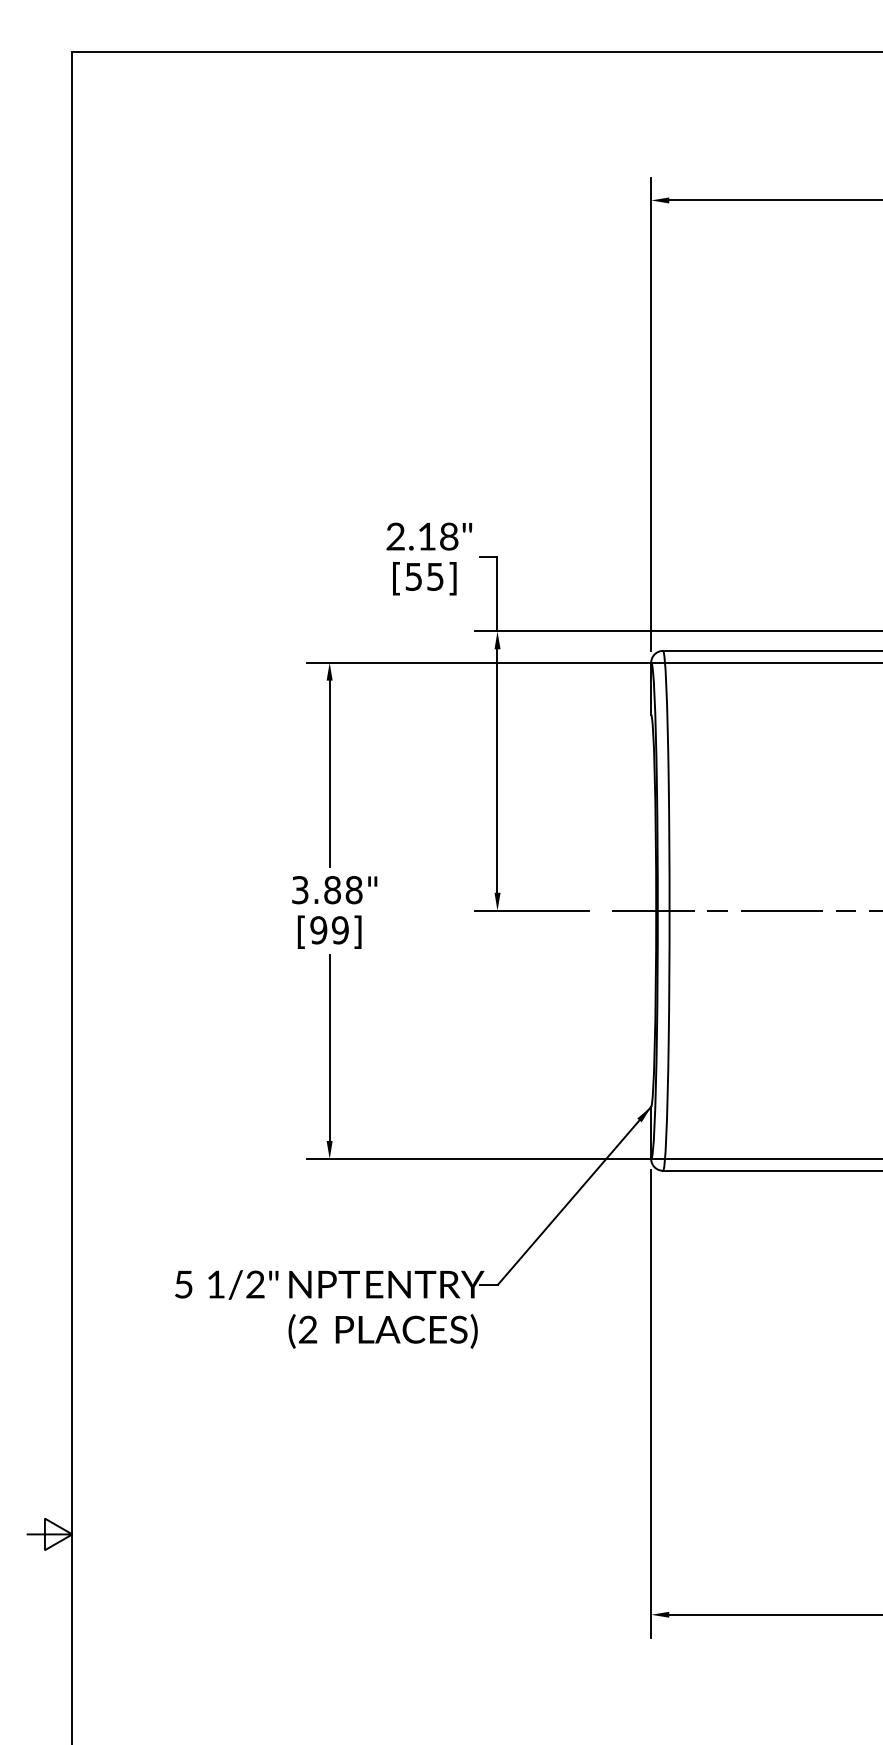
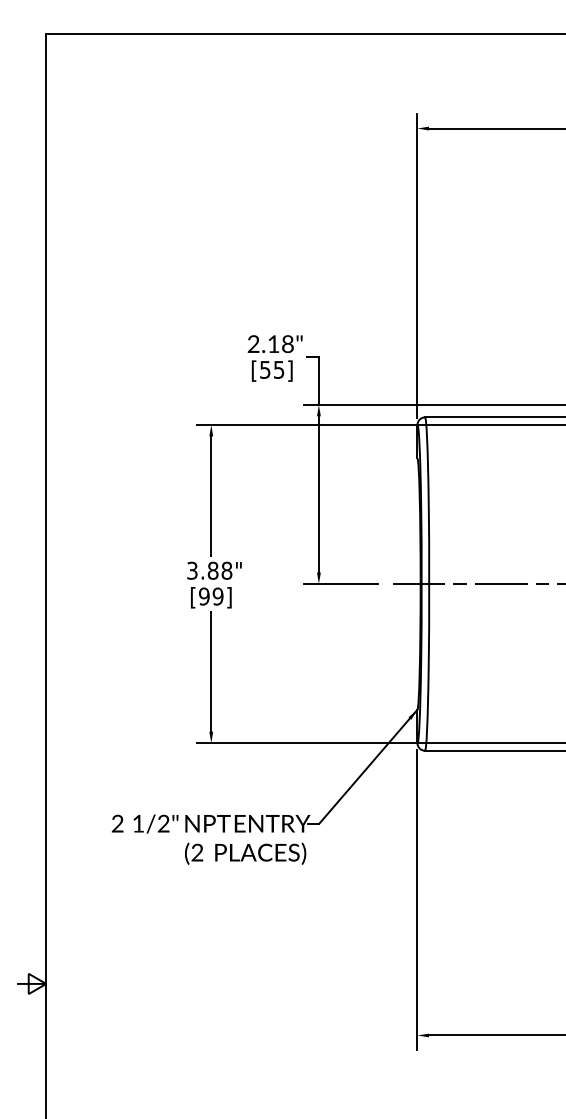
text: (183, 1284) -> (117, 823), 5 -> 2

